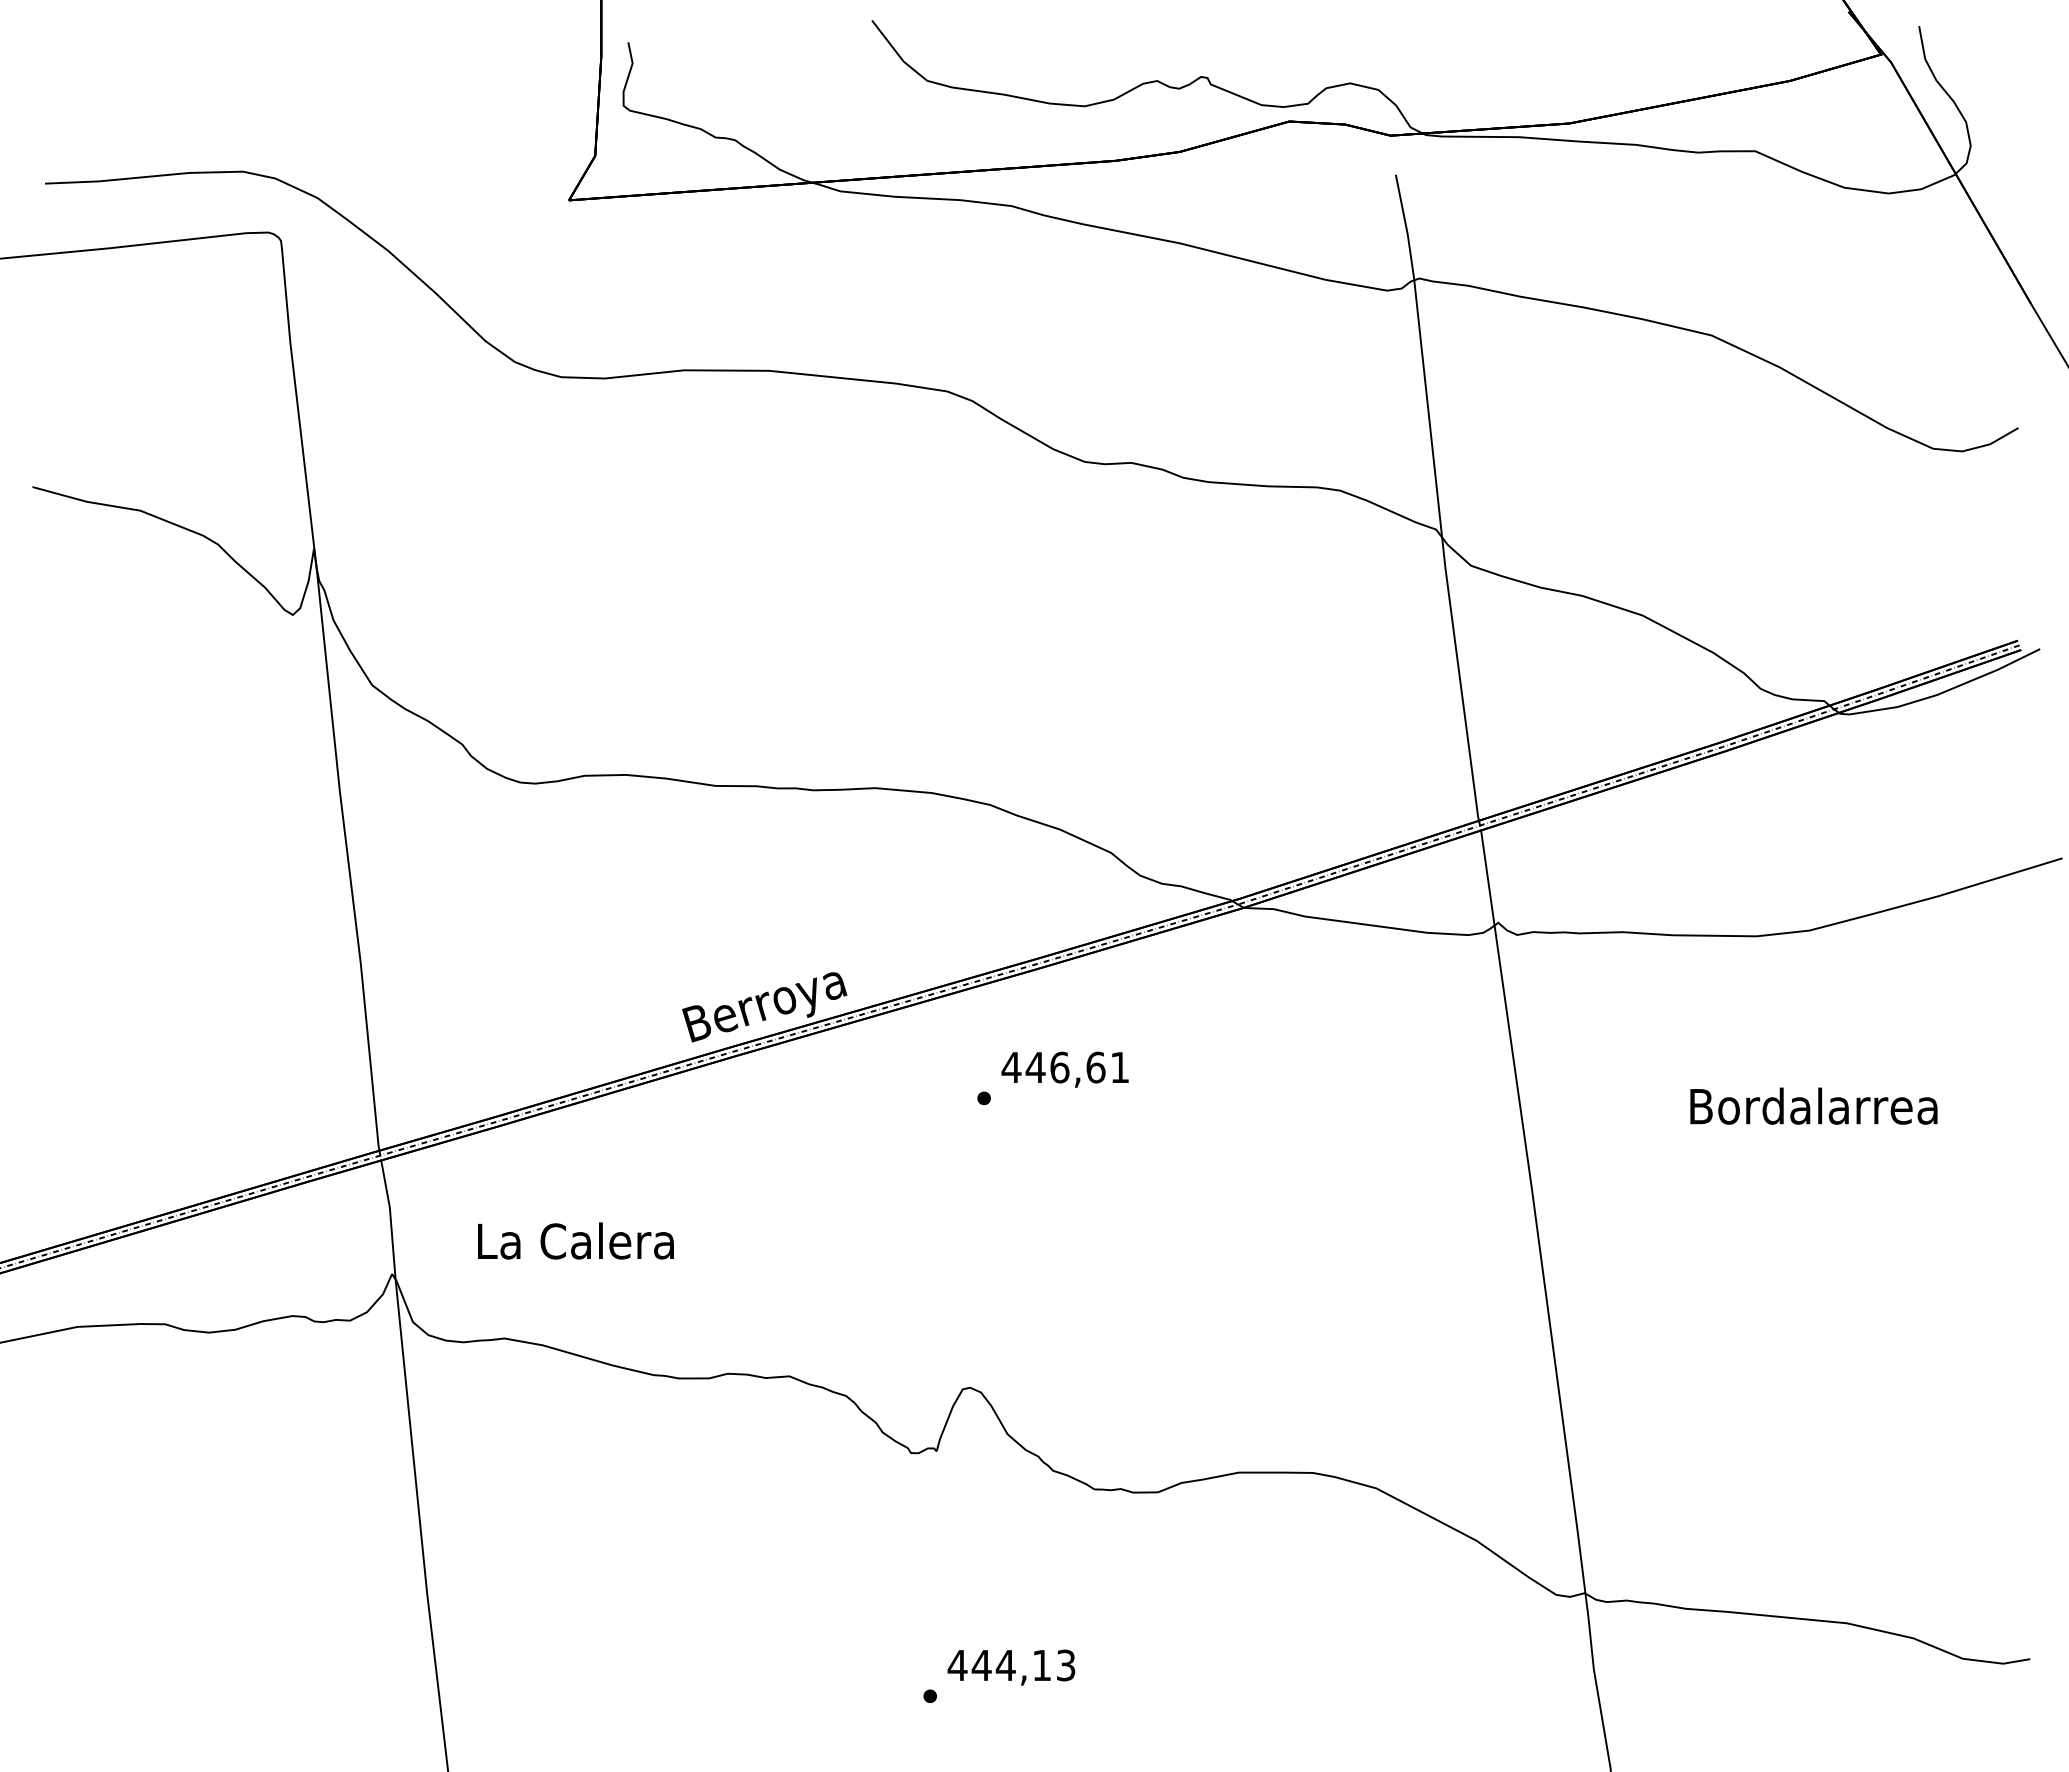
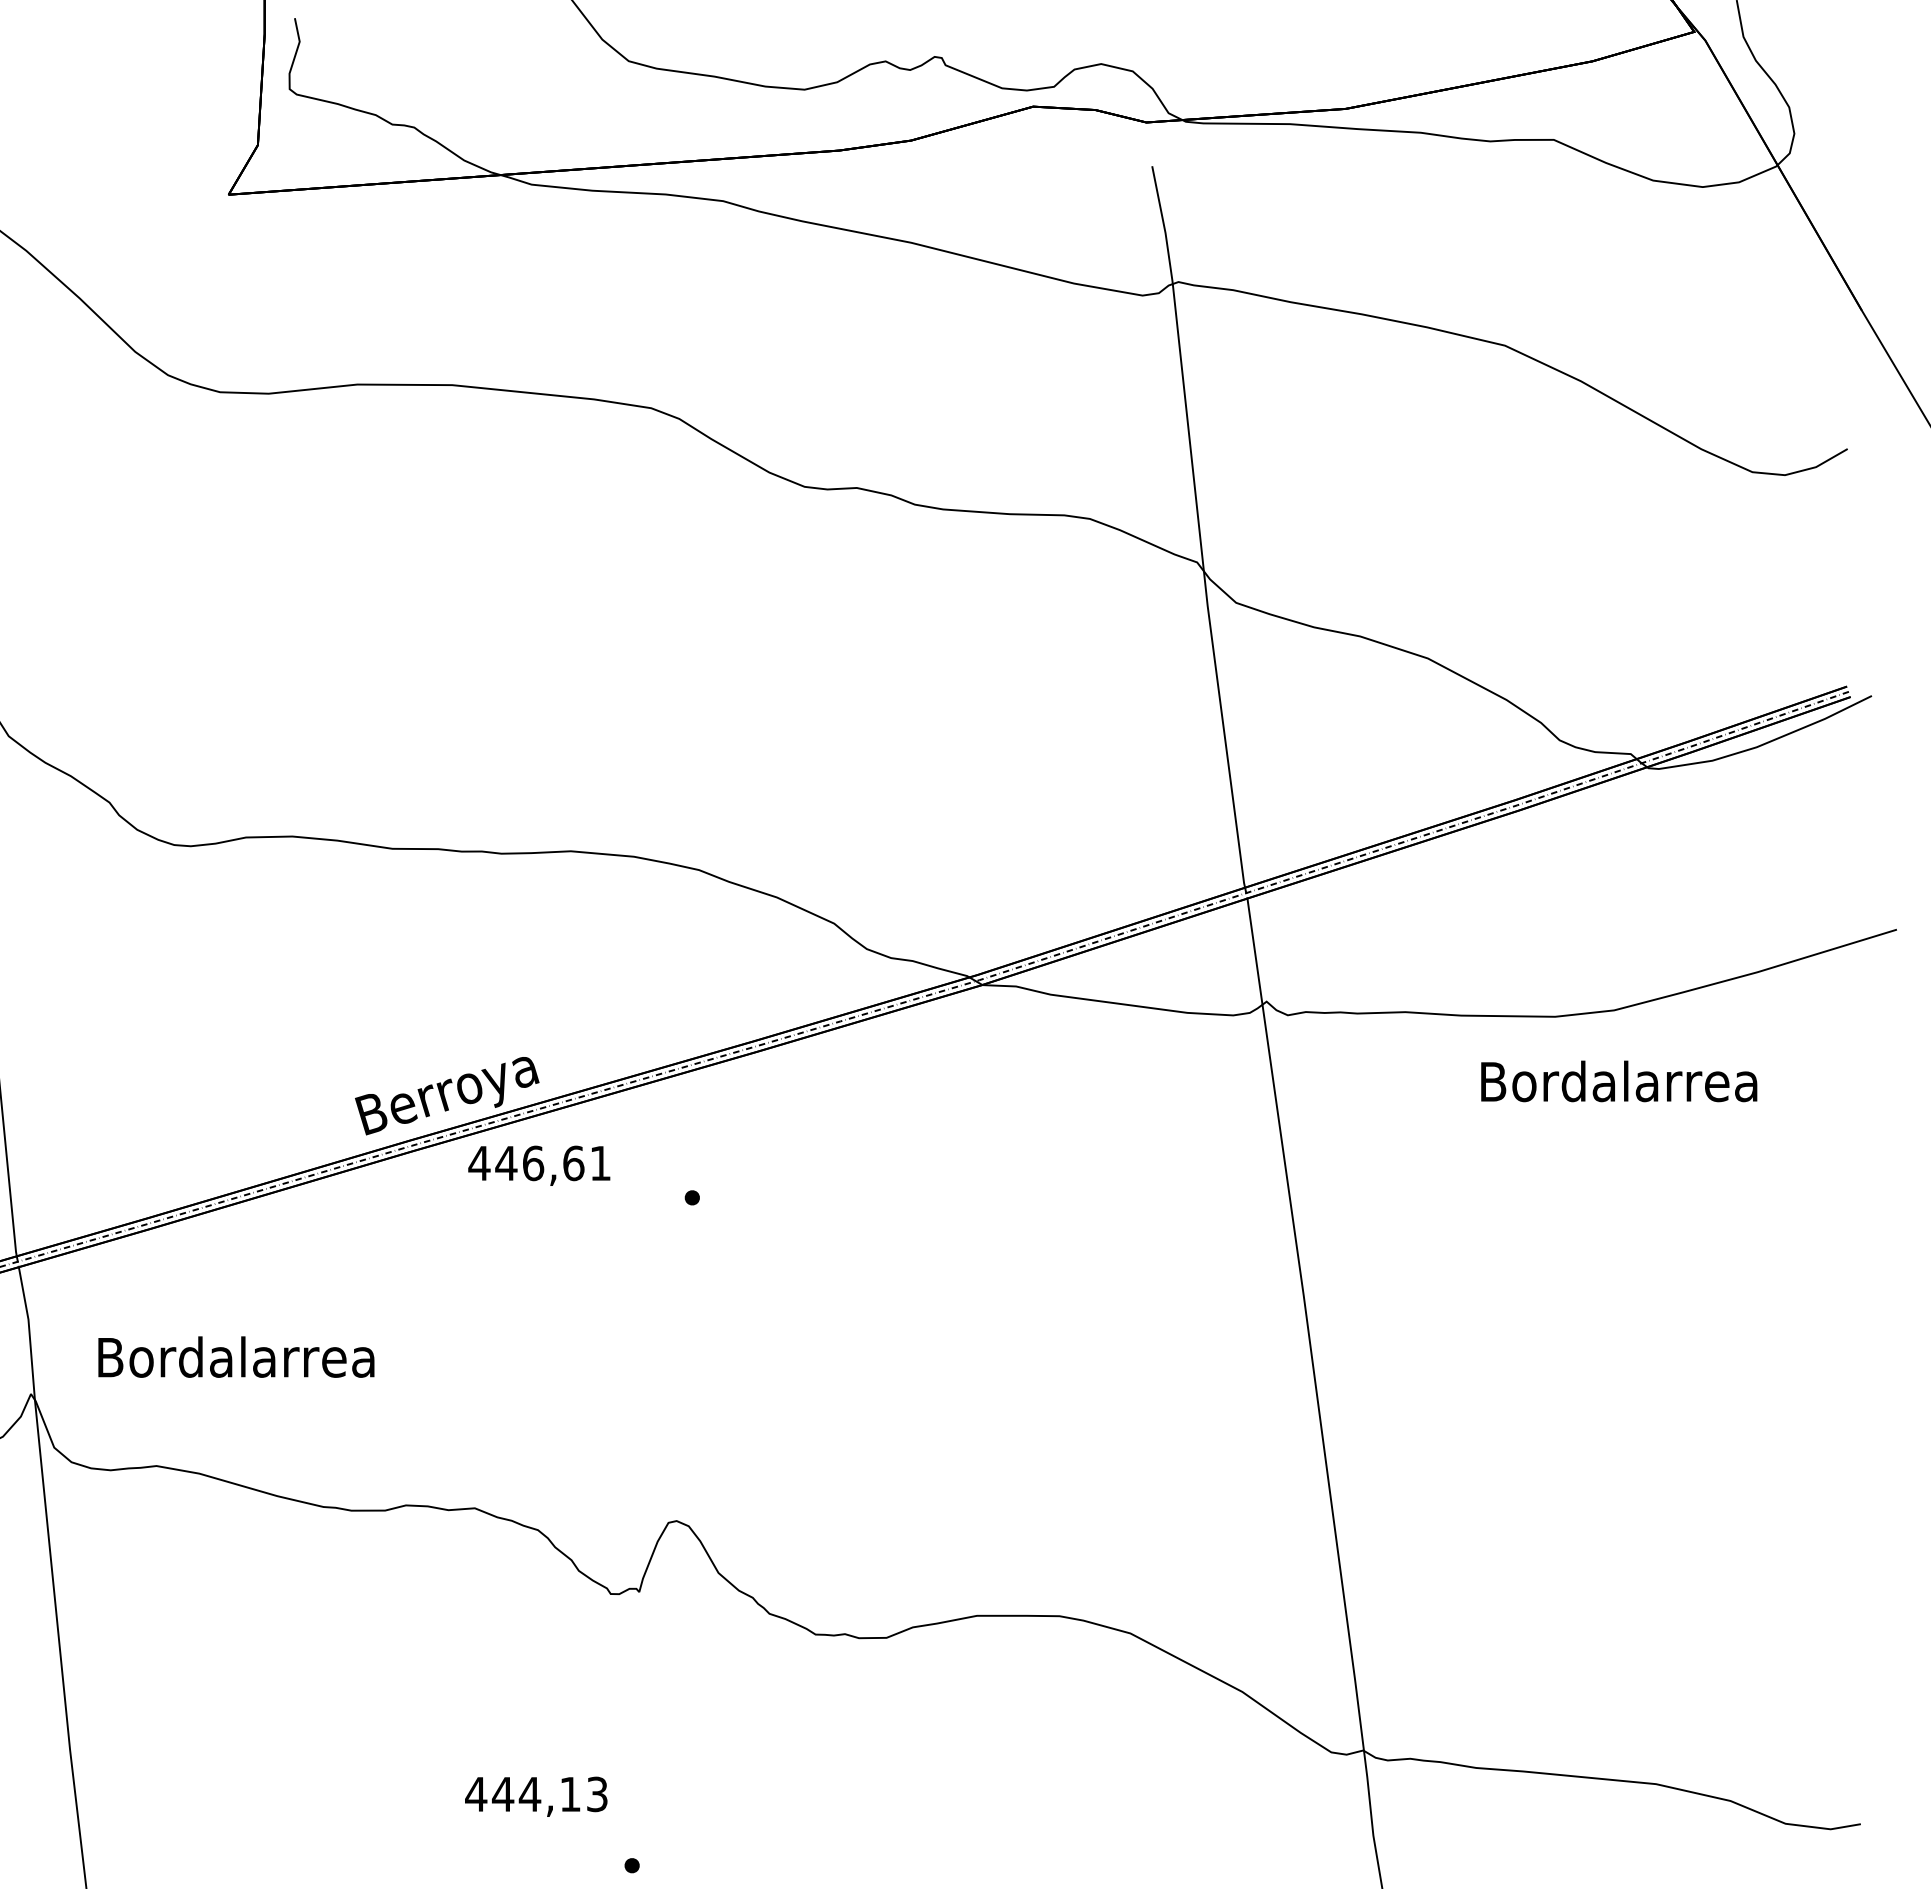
text: (1064, 1069) -> (538, 1165), moved
text: (1813, 1105) -> (1618, 1080), moved
text: (575, 1240) -> (235, 1356), La Calera -> Bordalarrea
text: (1011, 1667) -> (536, 1796), moved

